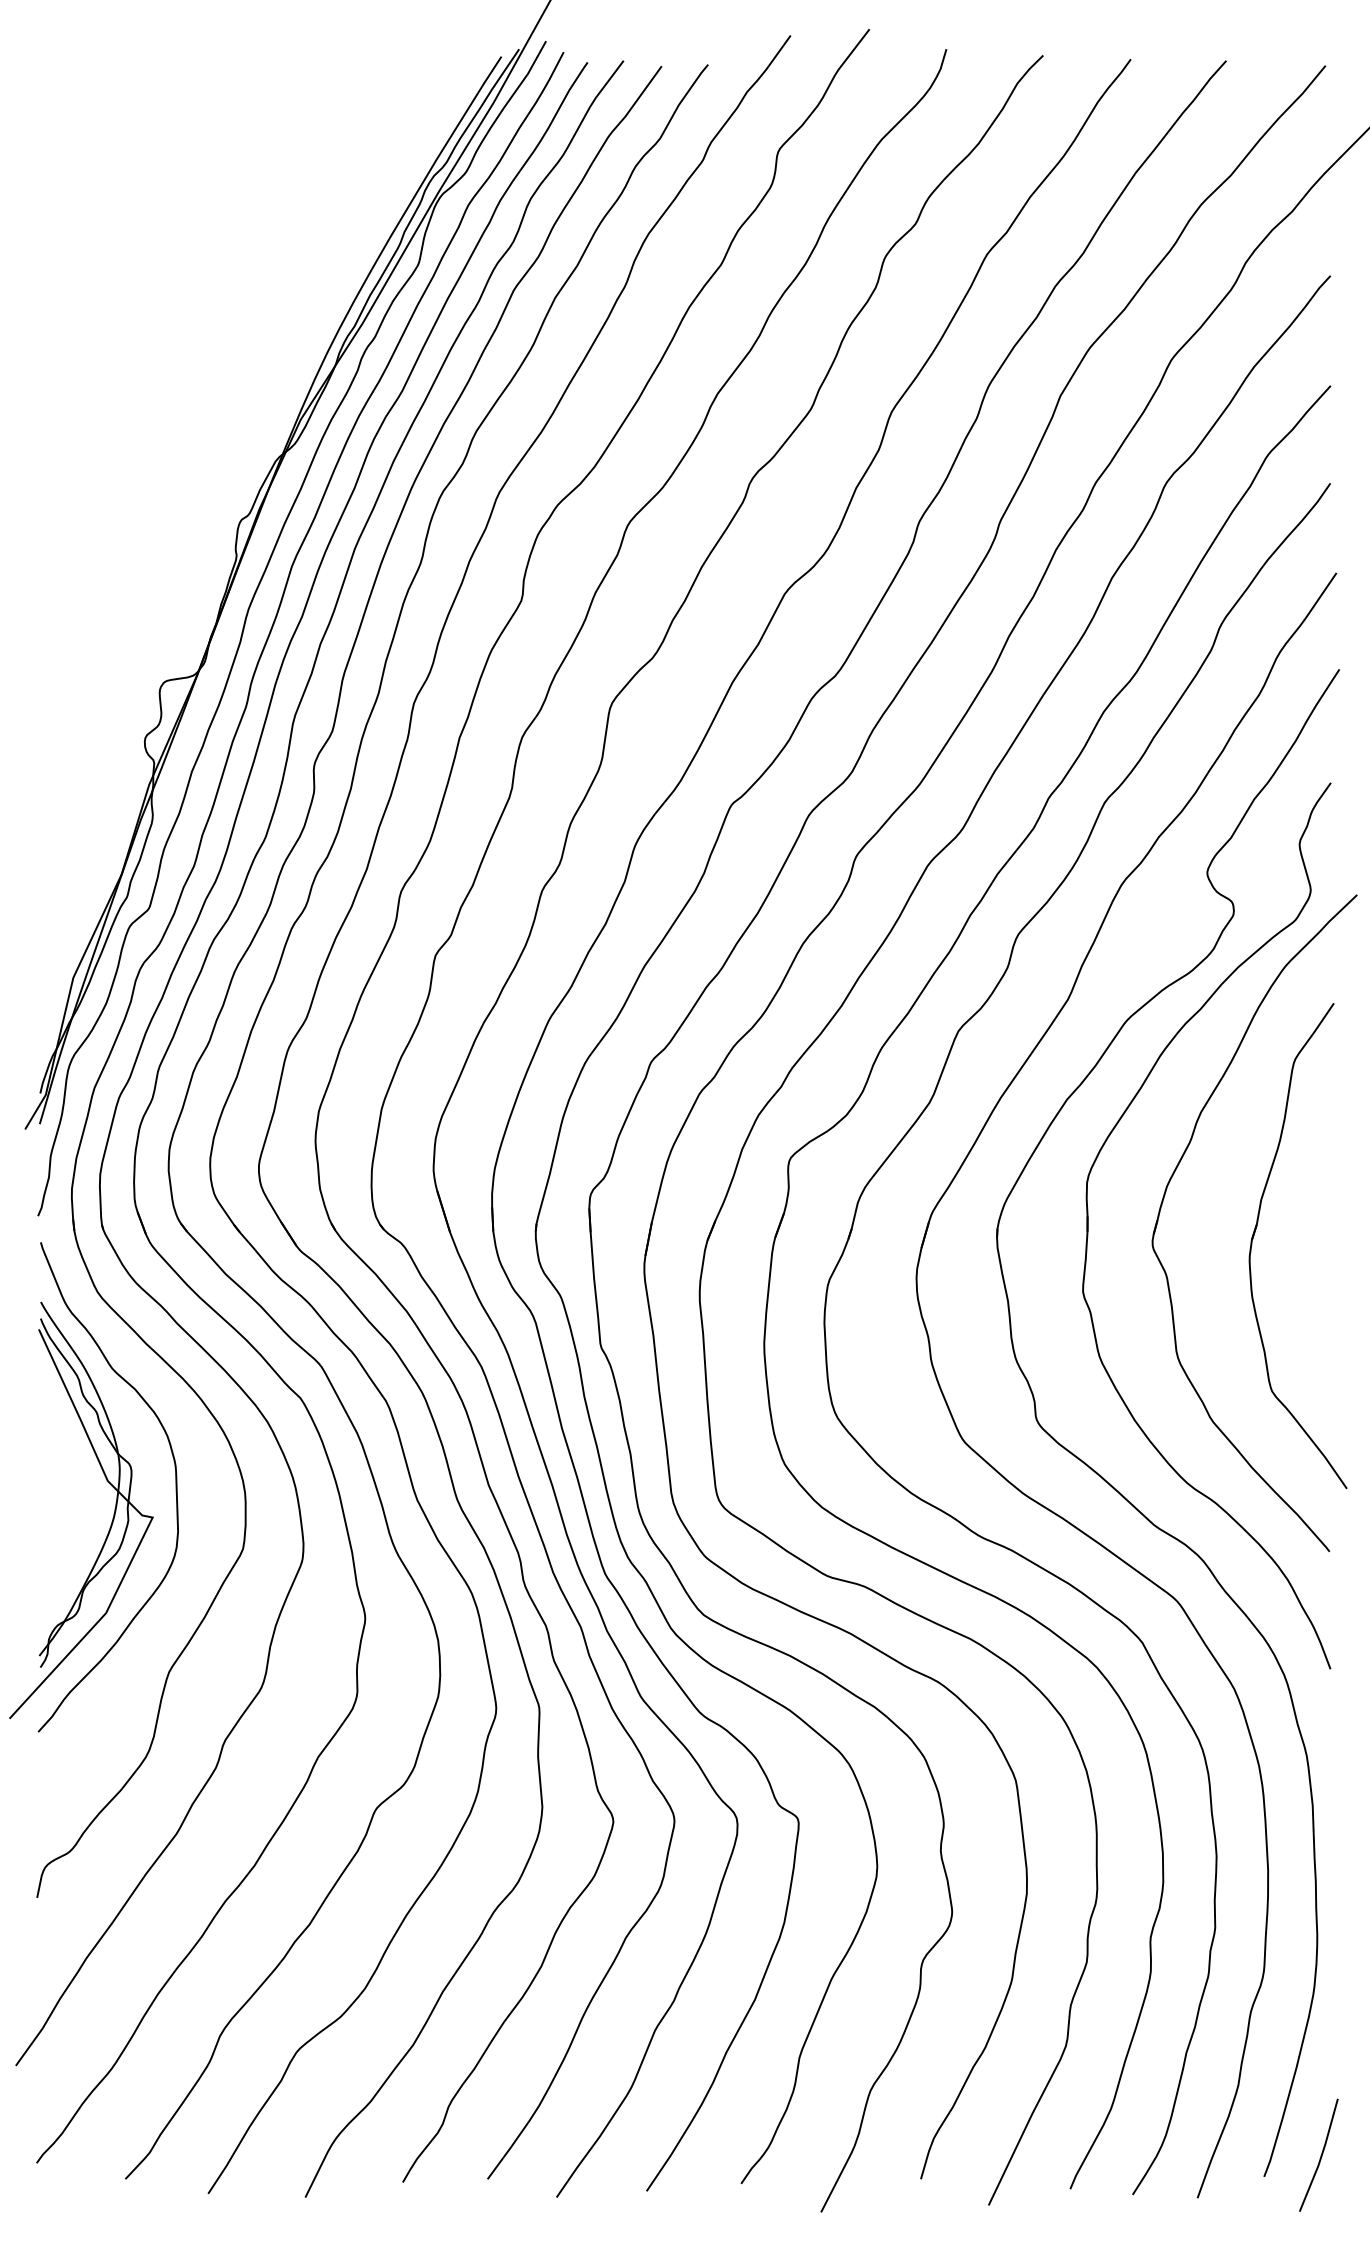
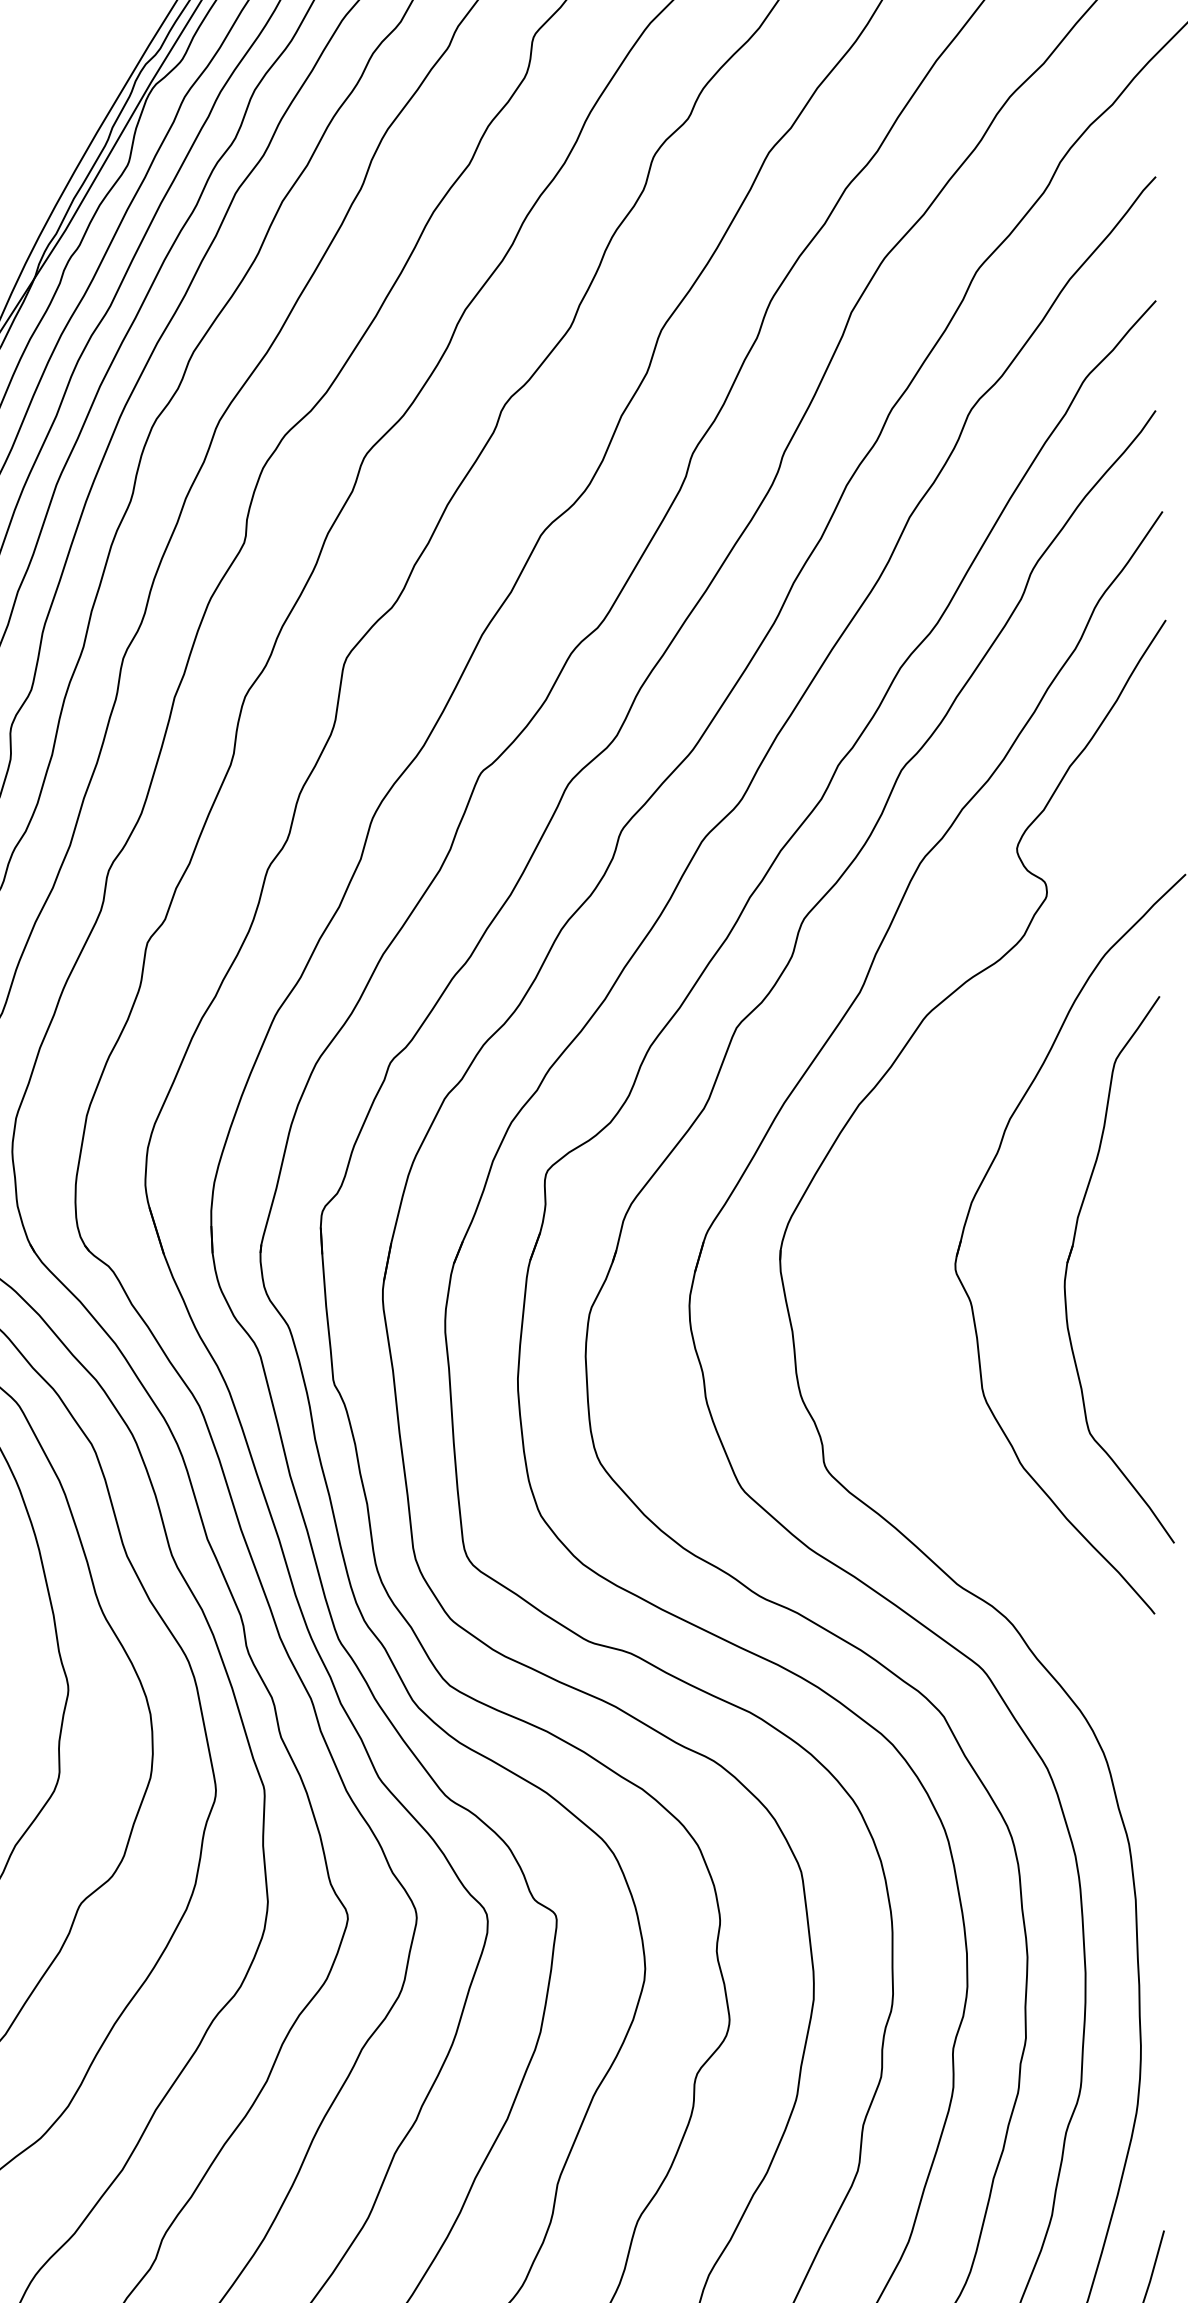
part: (1088, 1225) -> (883, 1246), removed

